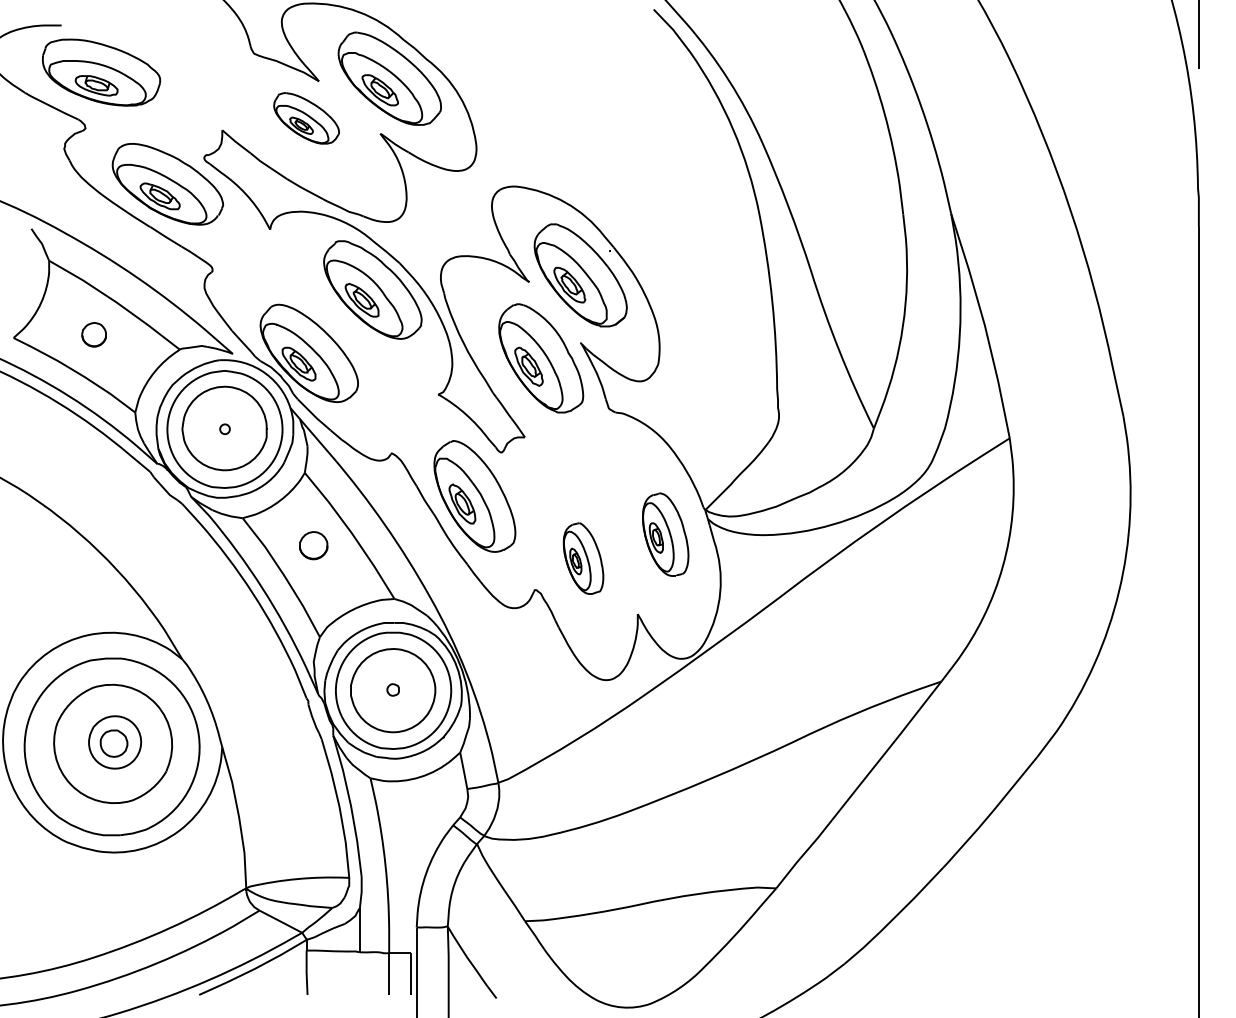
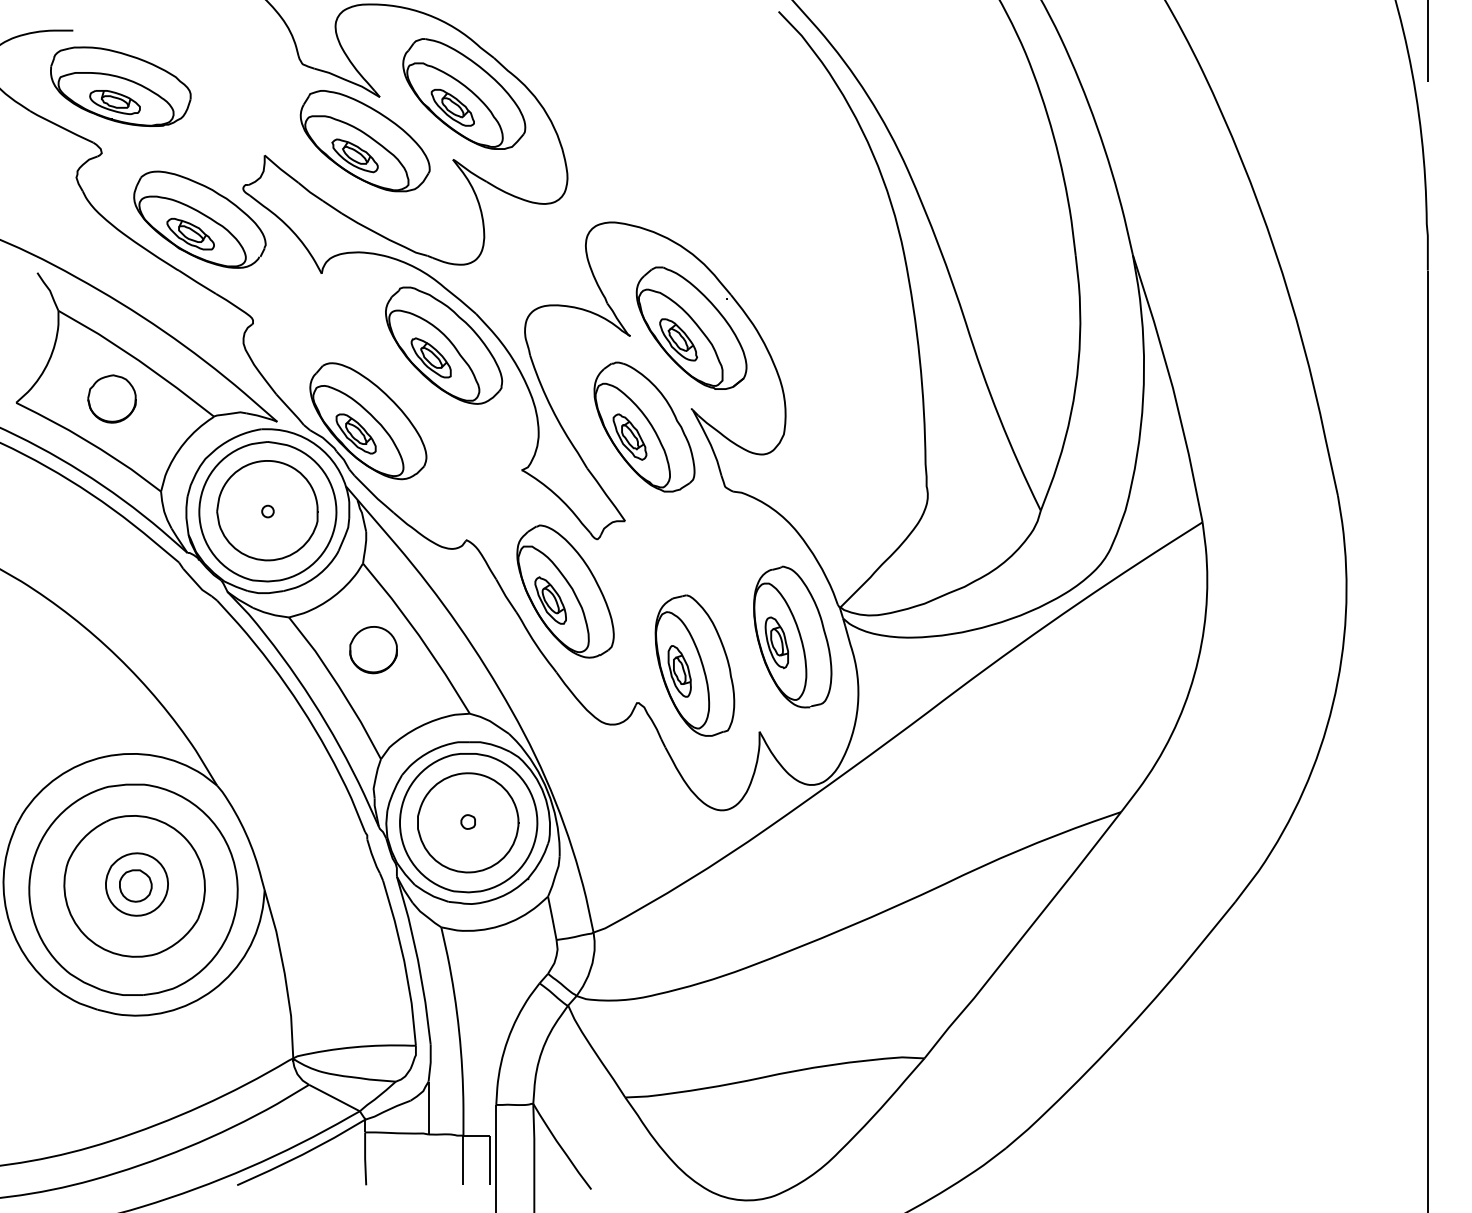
part: (306, 118) -> (364, 141), size x1.67
part: (93, 334) -> (111, 398), size x1.67
part: (665, 534) -> (792, 636), size x1.43
part: (313, 545) -> (373, 650), size x1.43
part: (583, 558) -> (694, 665), size x1.67

